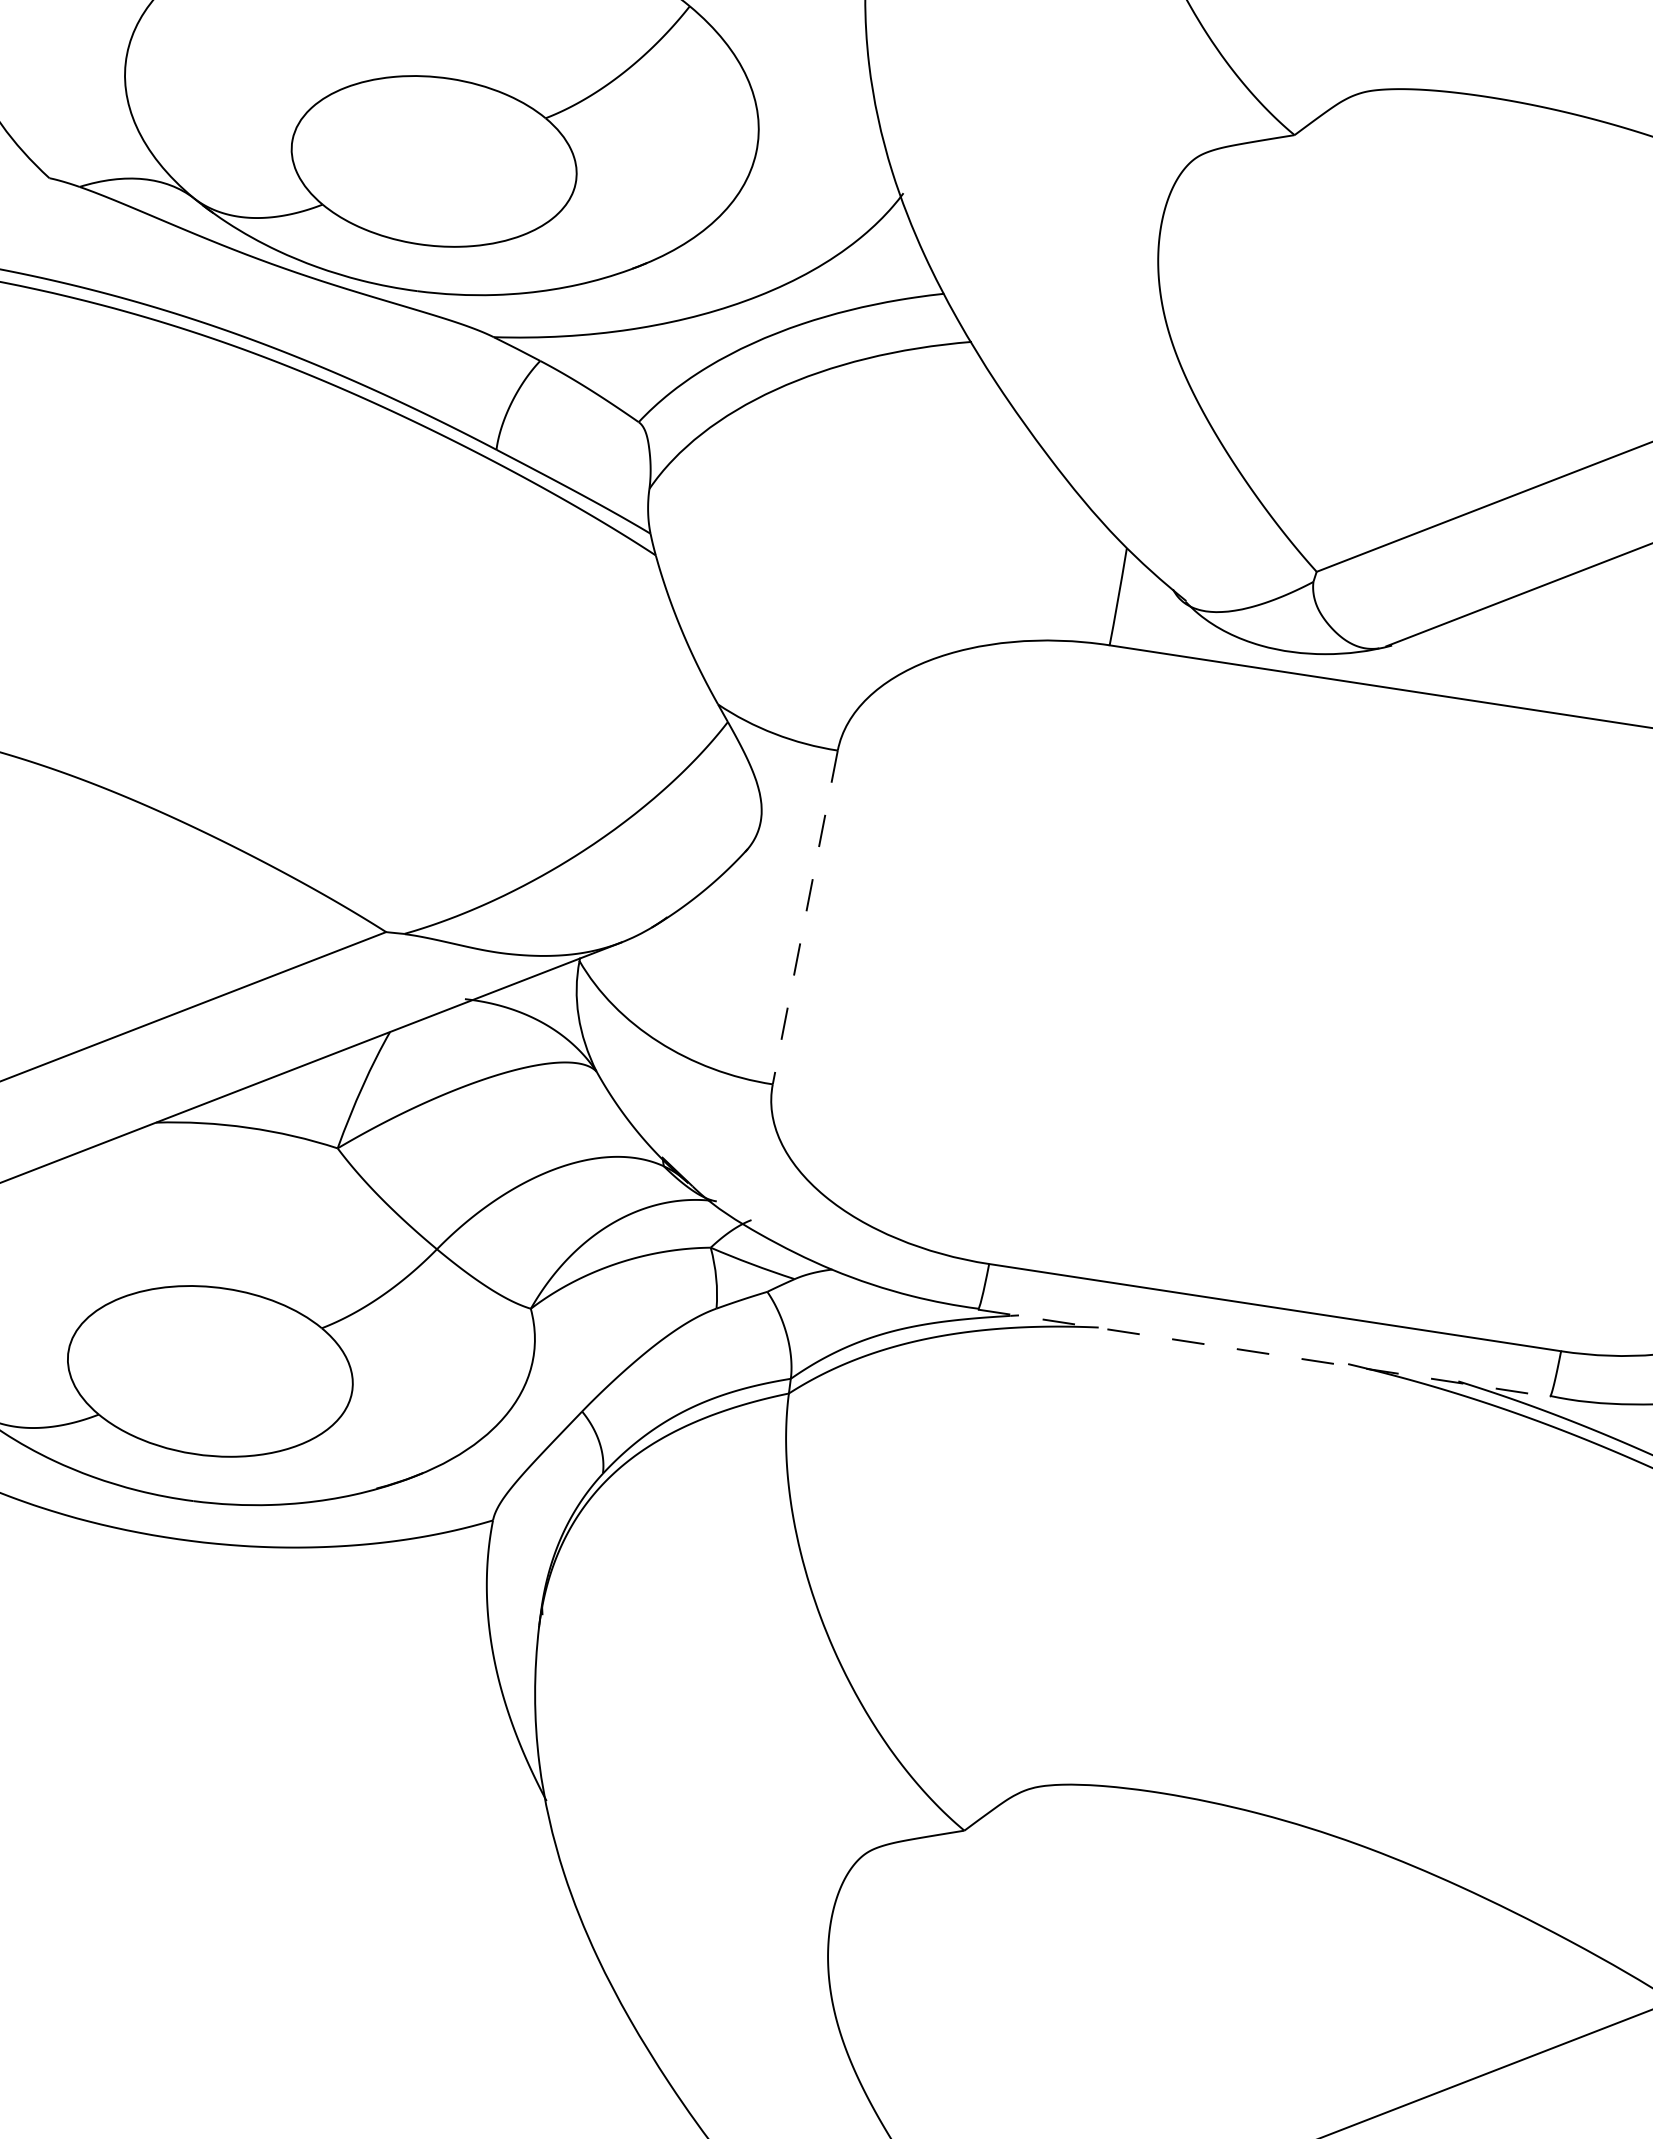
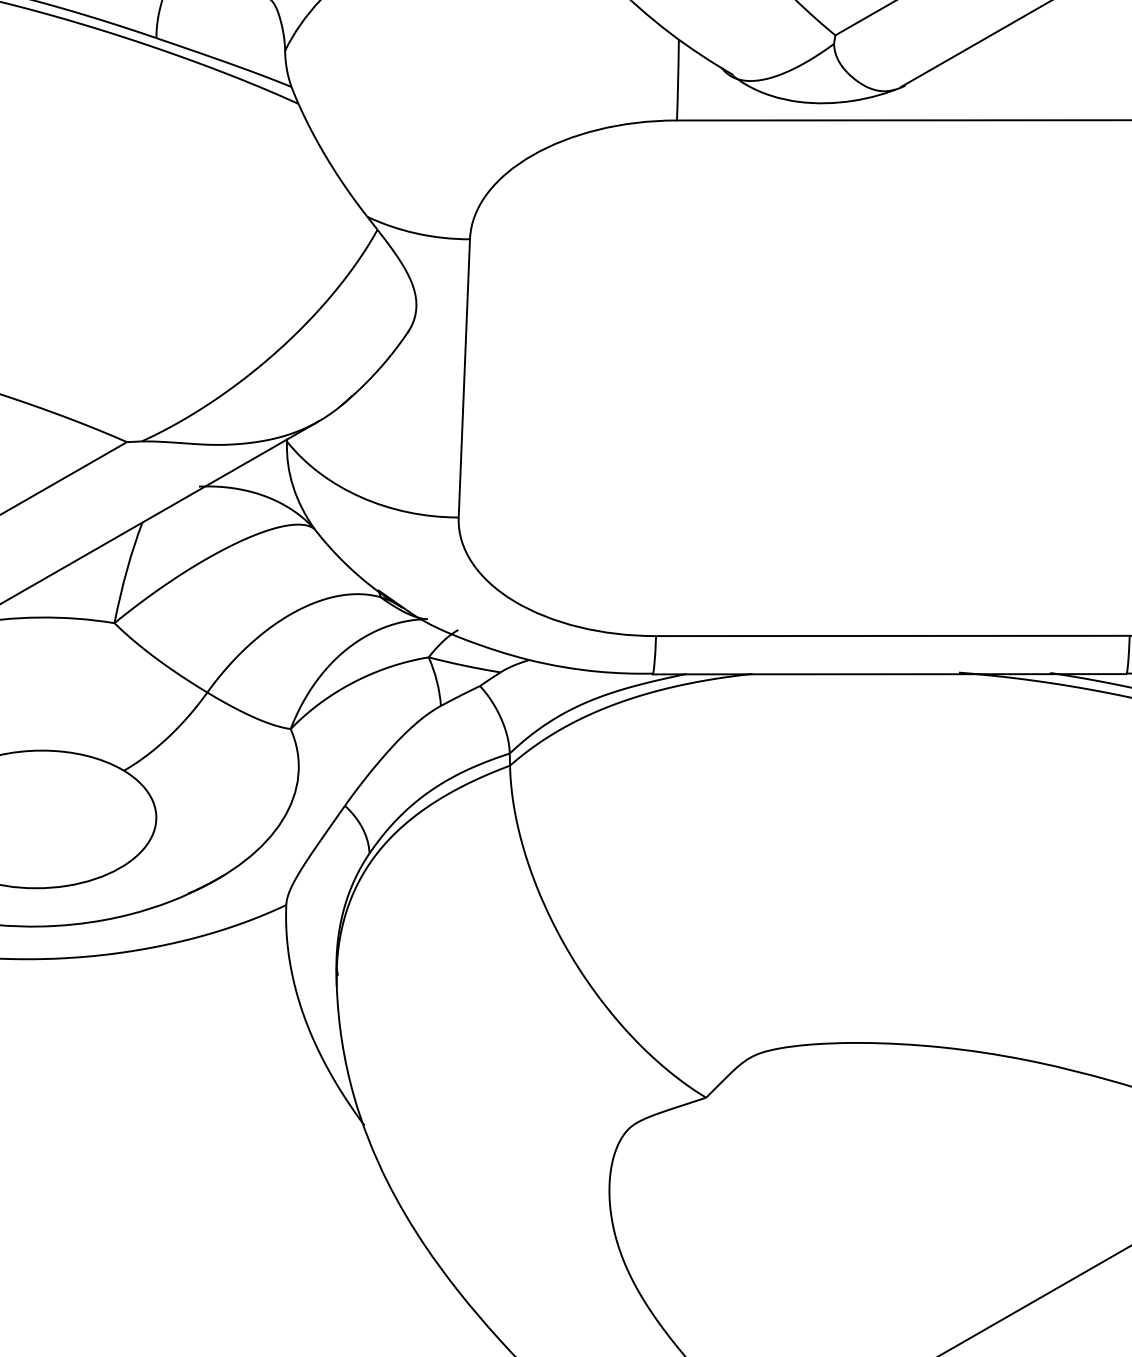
line: (805, 917) -> (464, 378), dashed -> solid
line: (1264, 1353) -> (889, 674), dashed -> solid

